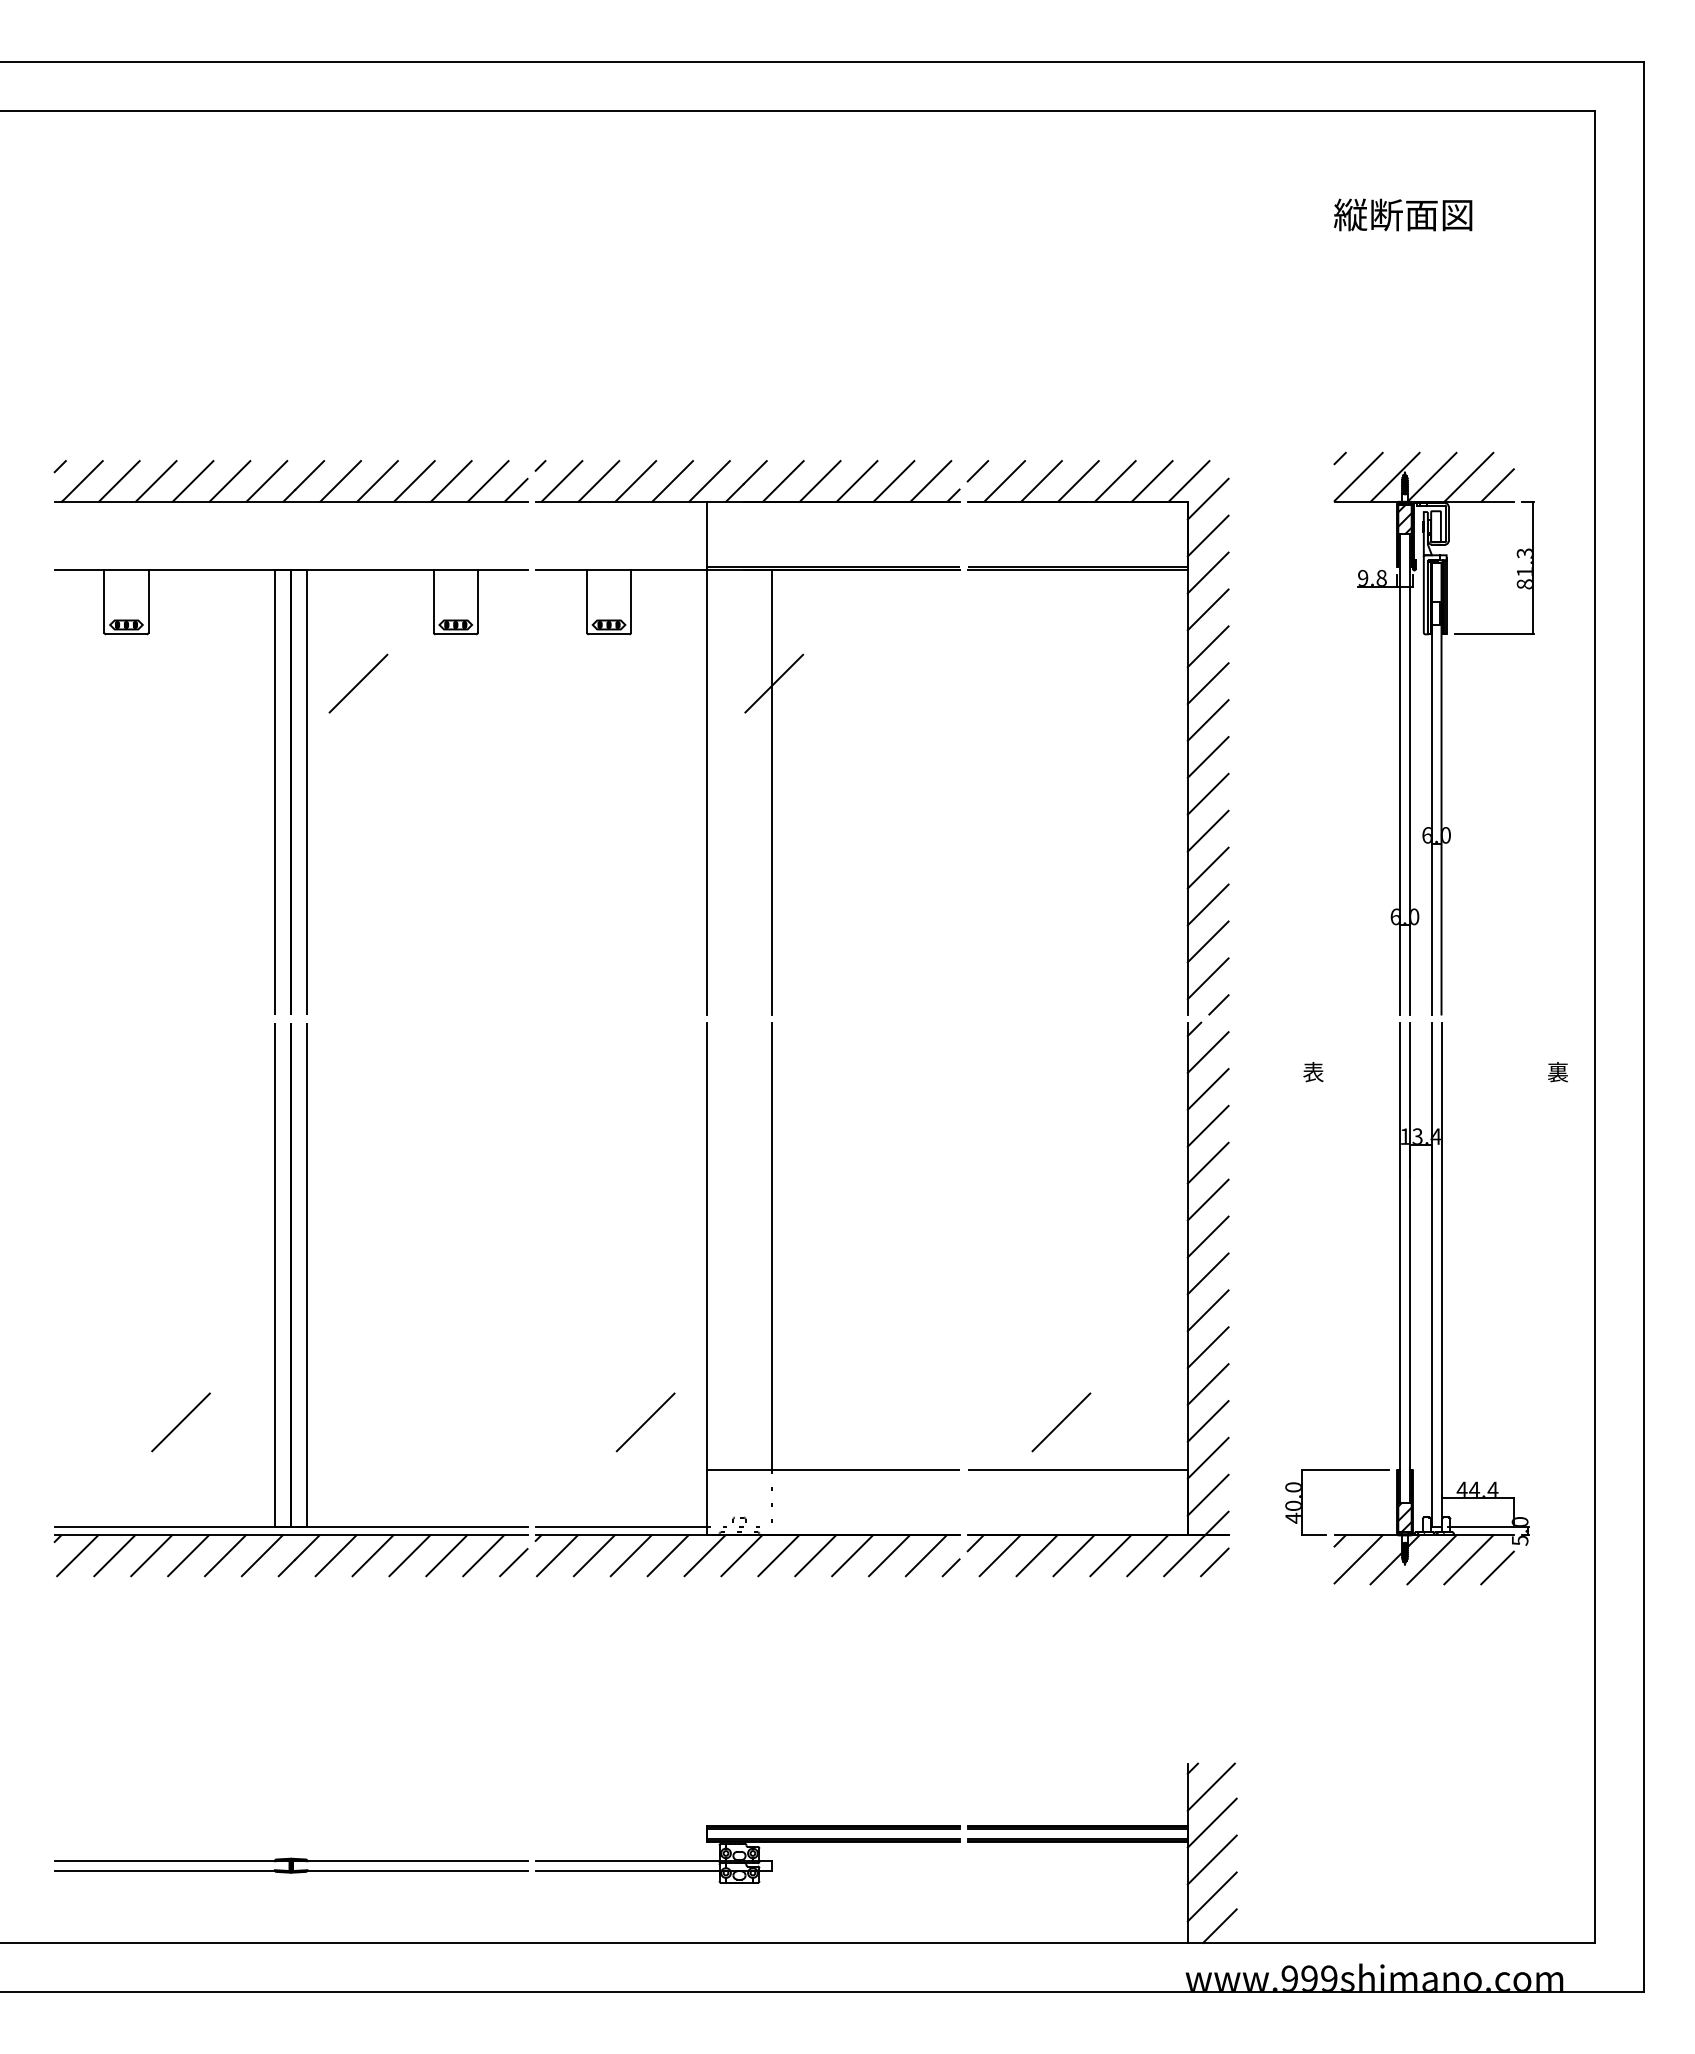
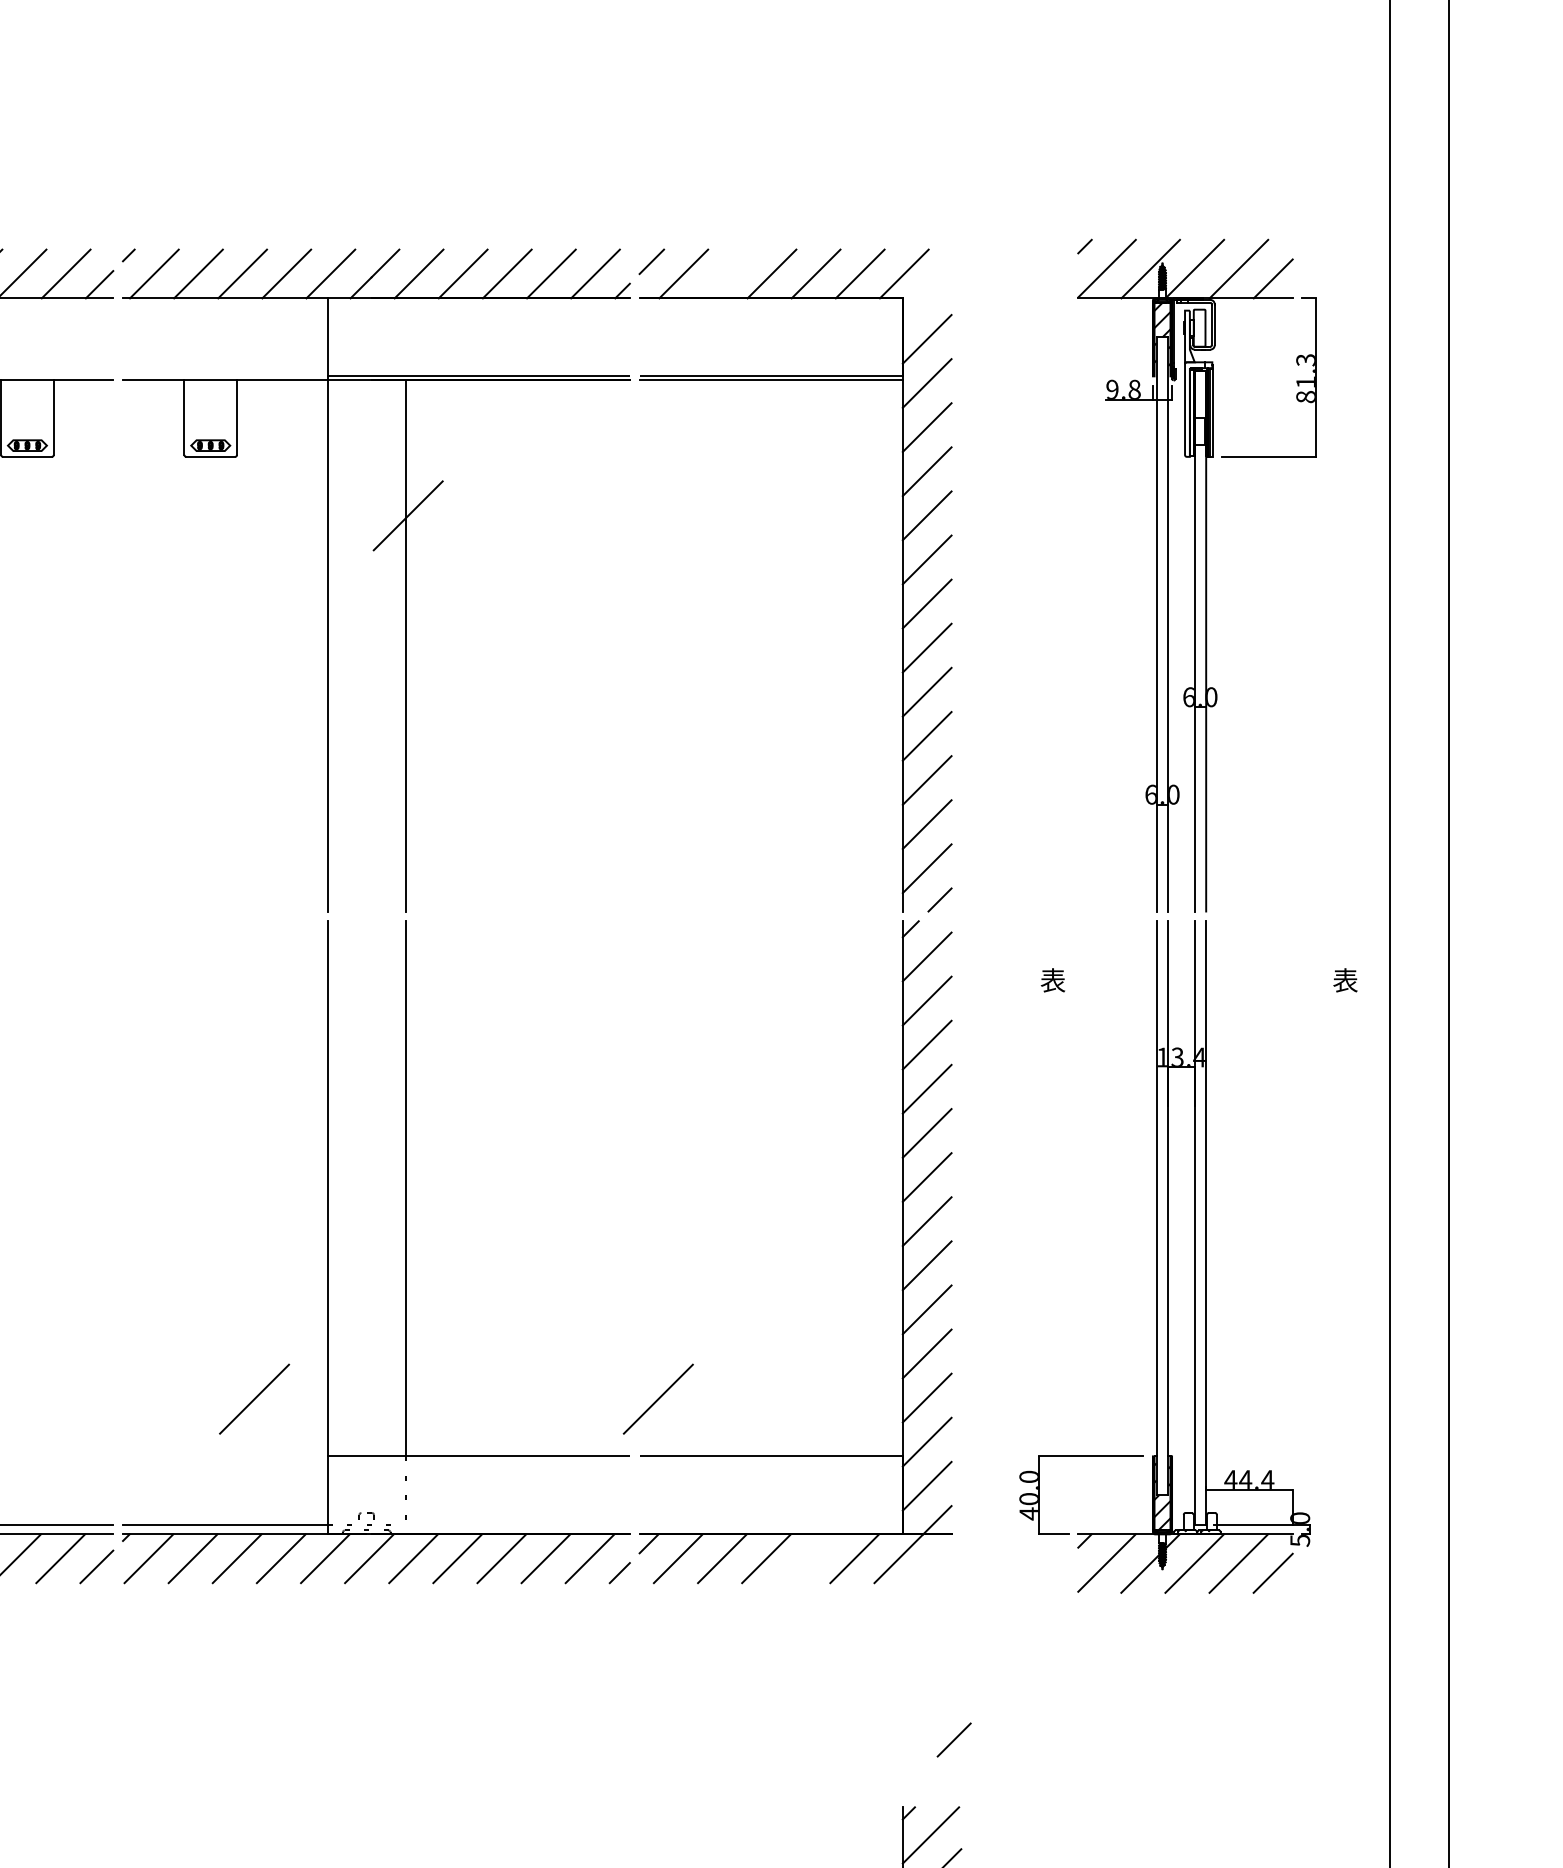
line: (1041, 481) -> (727, 274), removed
line: (1207, 498) -> (926, 294), removed
text: (1557, 1072) -> (1344, 980), 裏 -> 表
line: (1061, 1422) -> (658, 1399), moved
line: (1110, 1555) -> (810, 1558), removed
line: (1214, 1562) -> (953, 1740), moved

